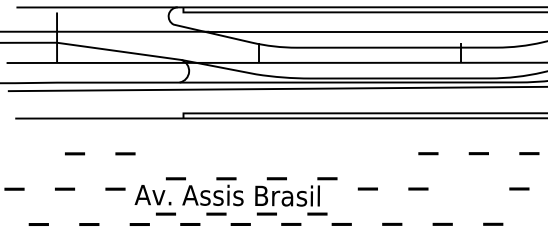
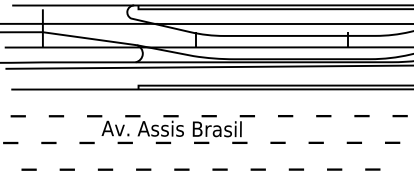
line: (24, 153) -> (18, 115), added
line: (377, 153) -> (285, 115), added
line: (468, 188) -> (354, 142), added
text: (235, 196) -> (177, 129), moved

